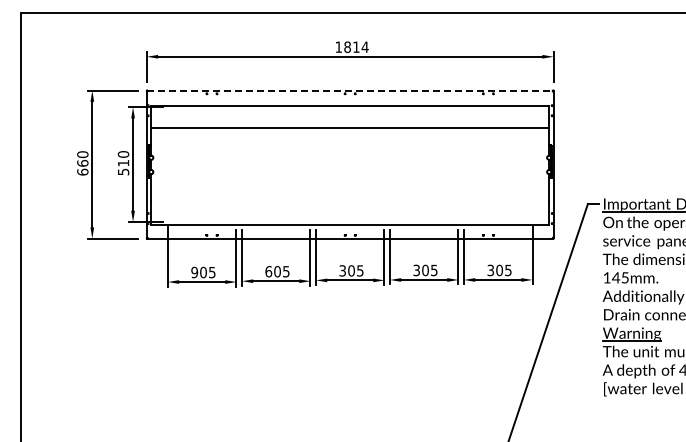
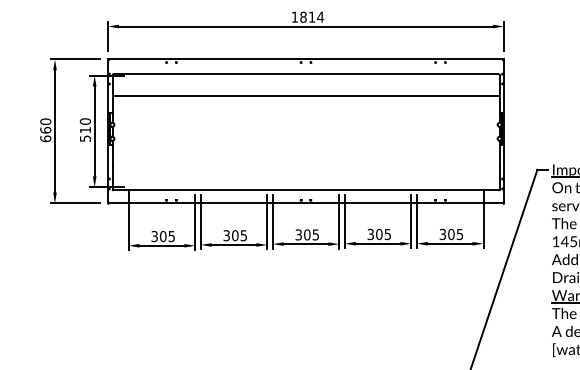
line: (350, 90) -> (306, 59), dashed -> solid
text: (268, 271) -> (226, 235), 605 -> 305
text: (194, 272) -> (154, 236), 905 -> 305

